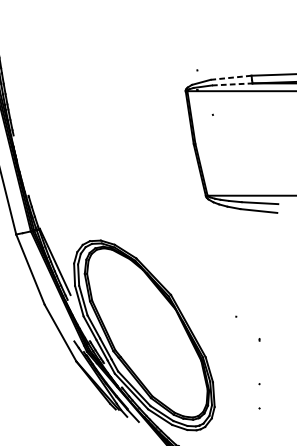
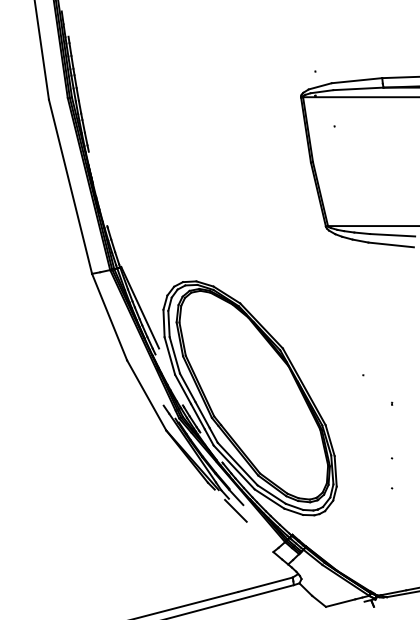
line: (230, 77) -> (356, 80), dashed -> solid
line: (232, 84) -> (358, 88), dashed -> solid
line: (132, 426) -> (235, 510), added

